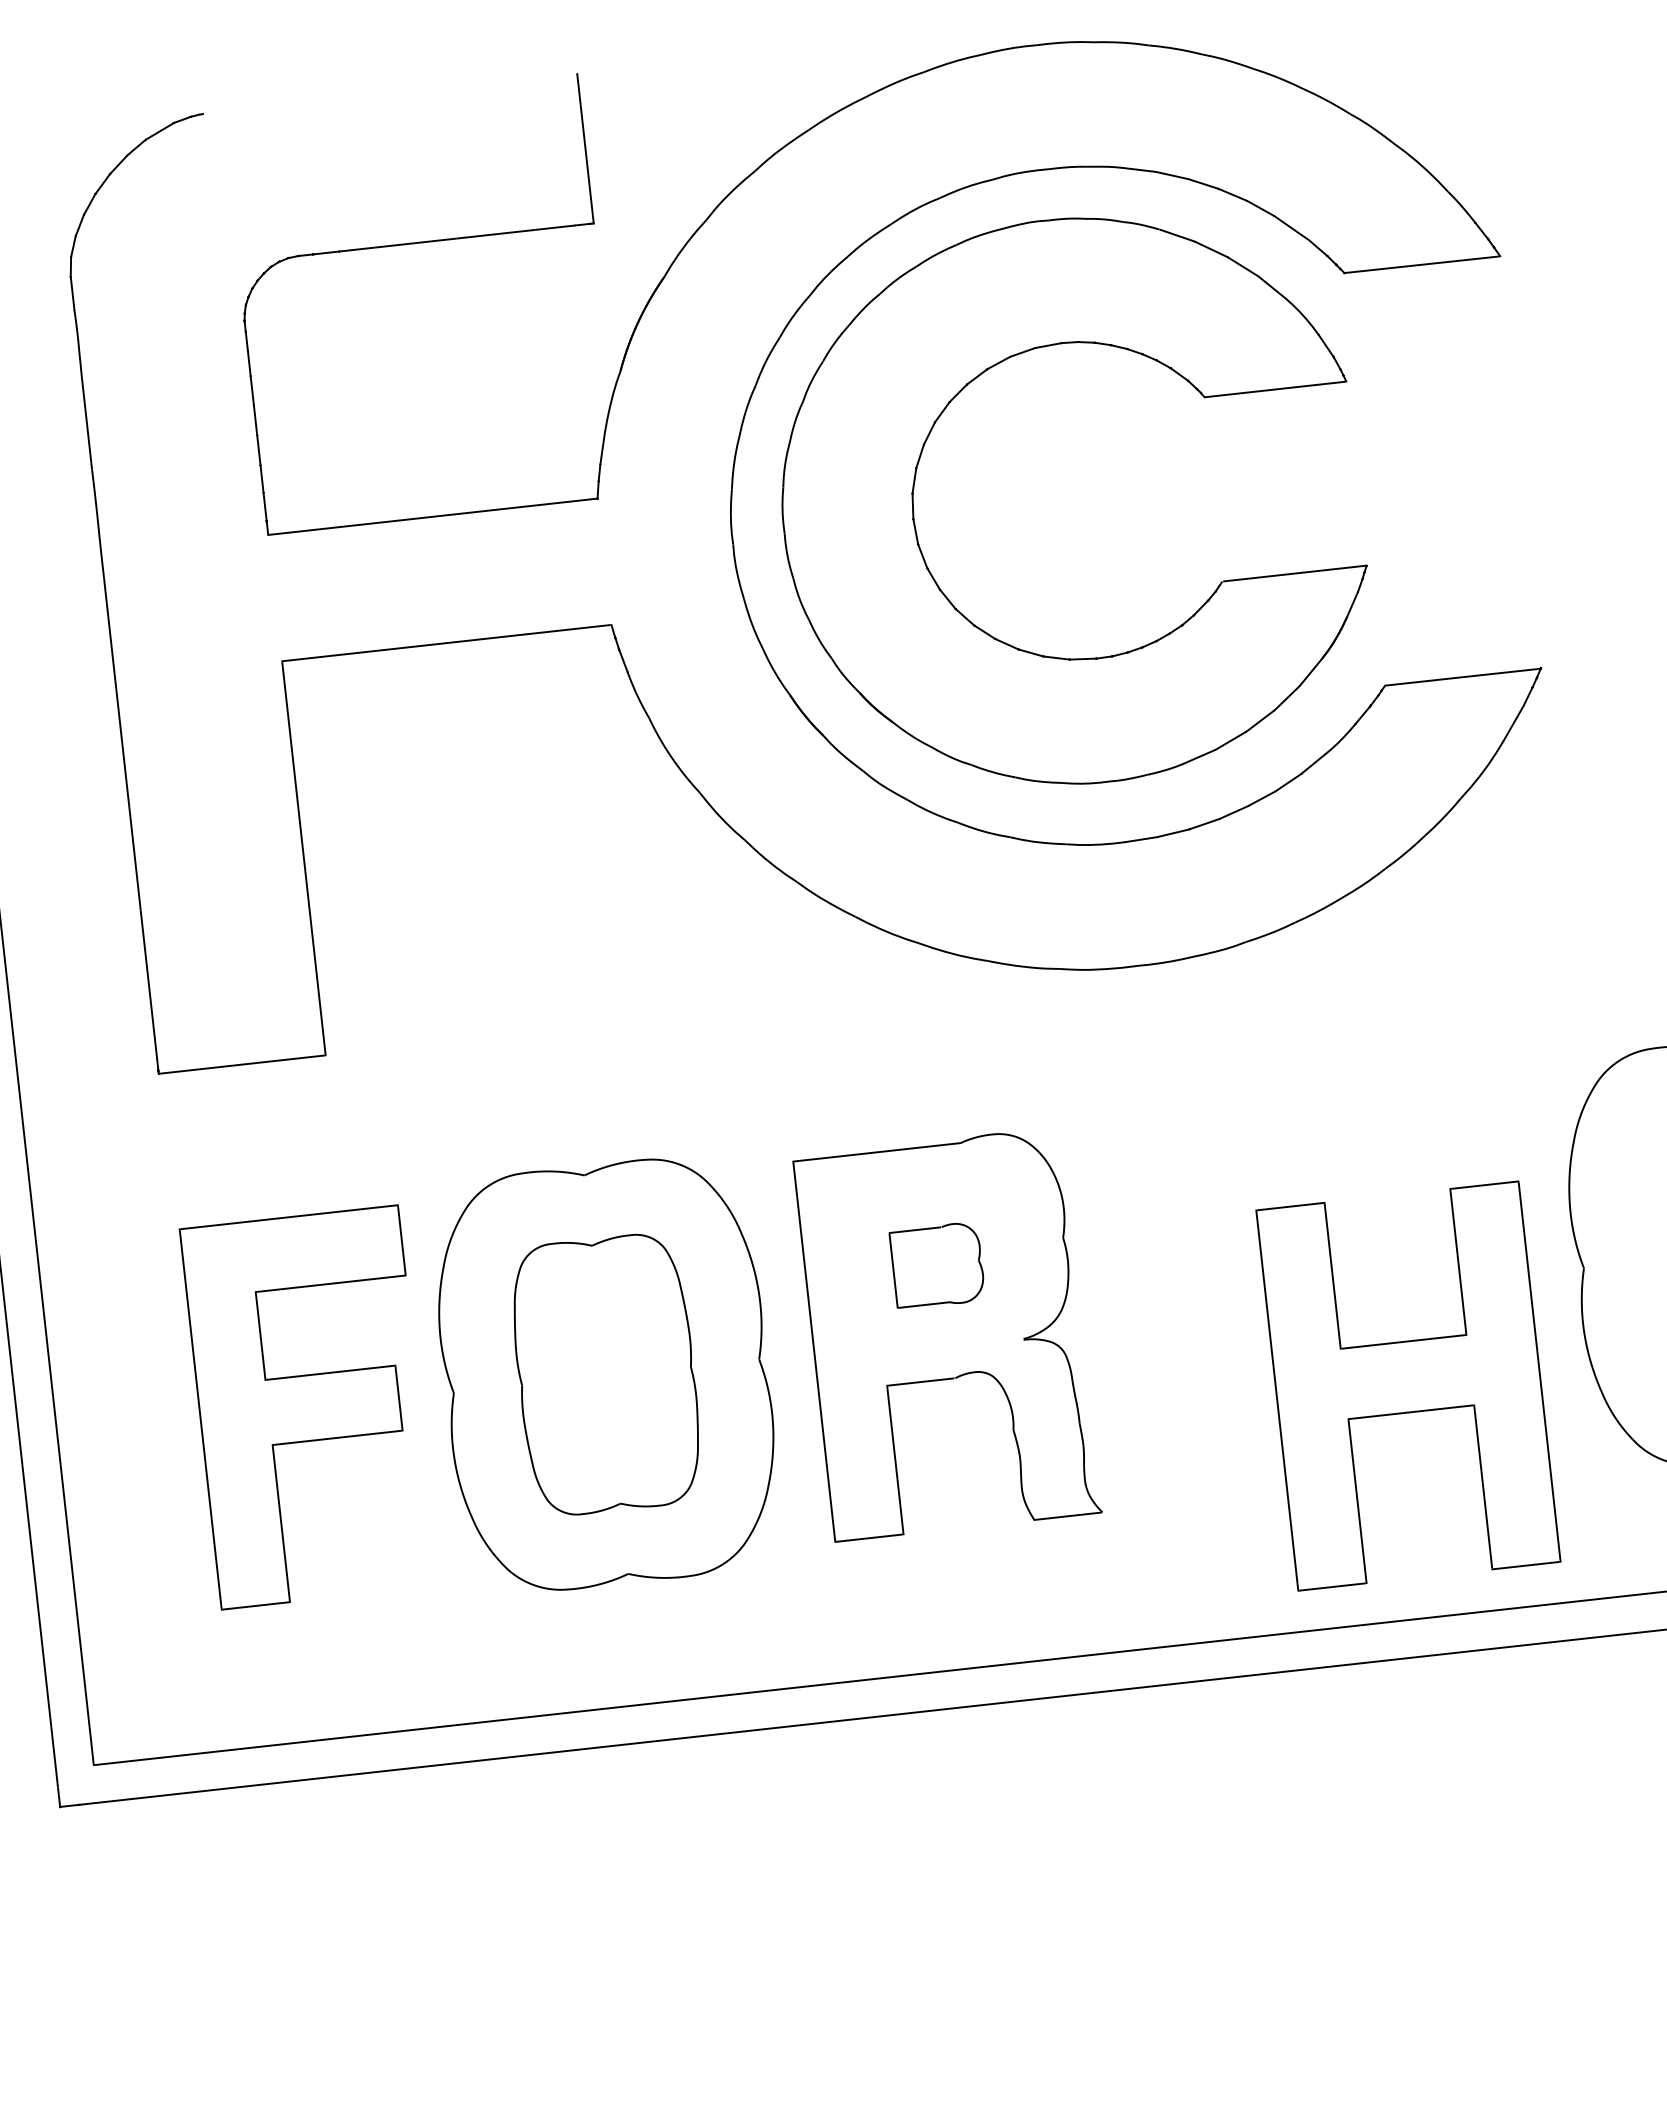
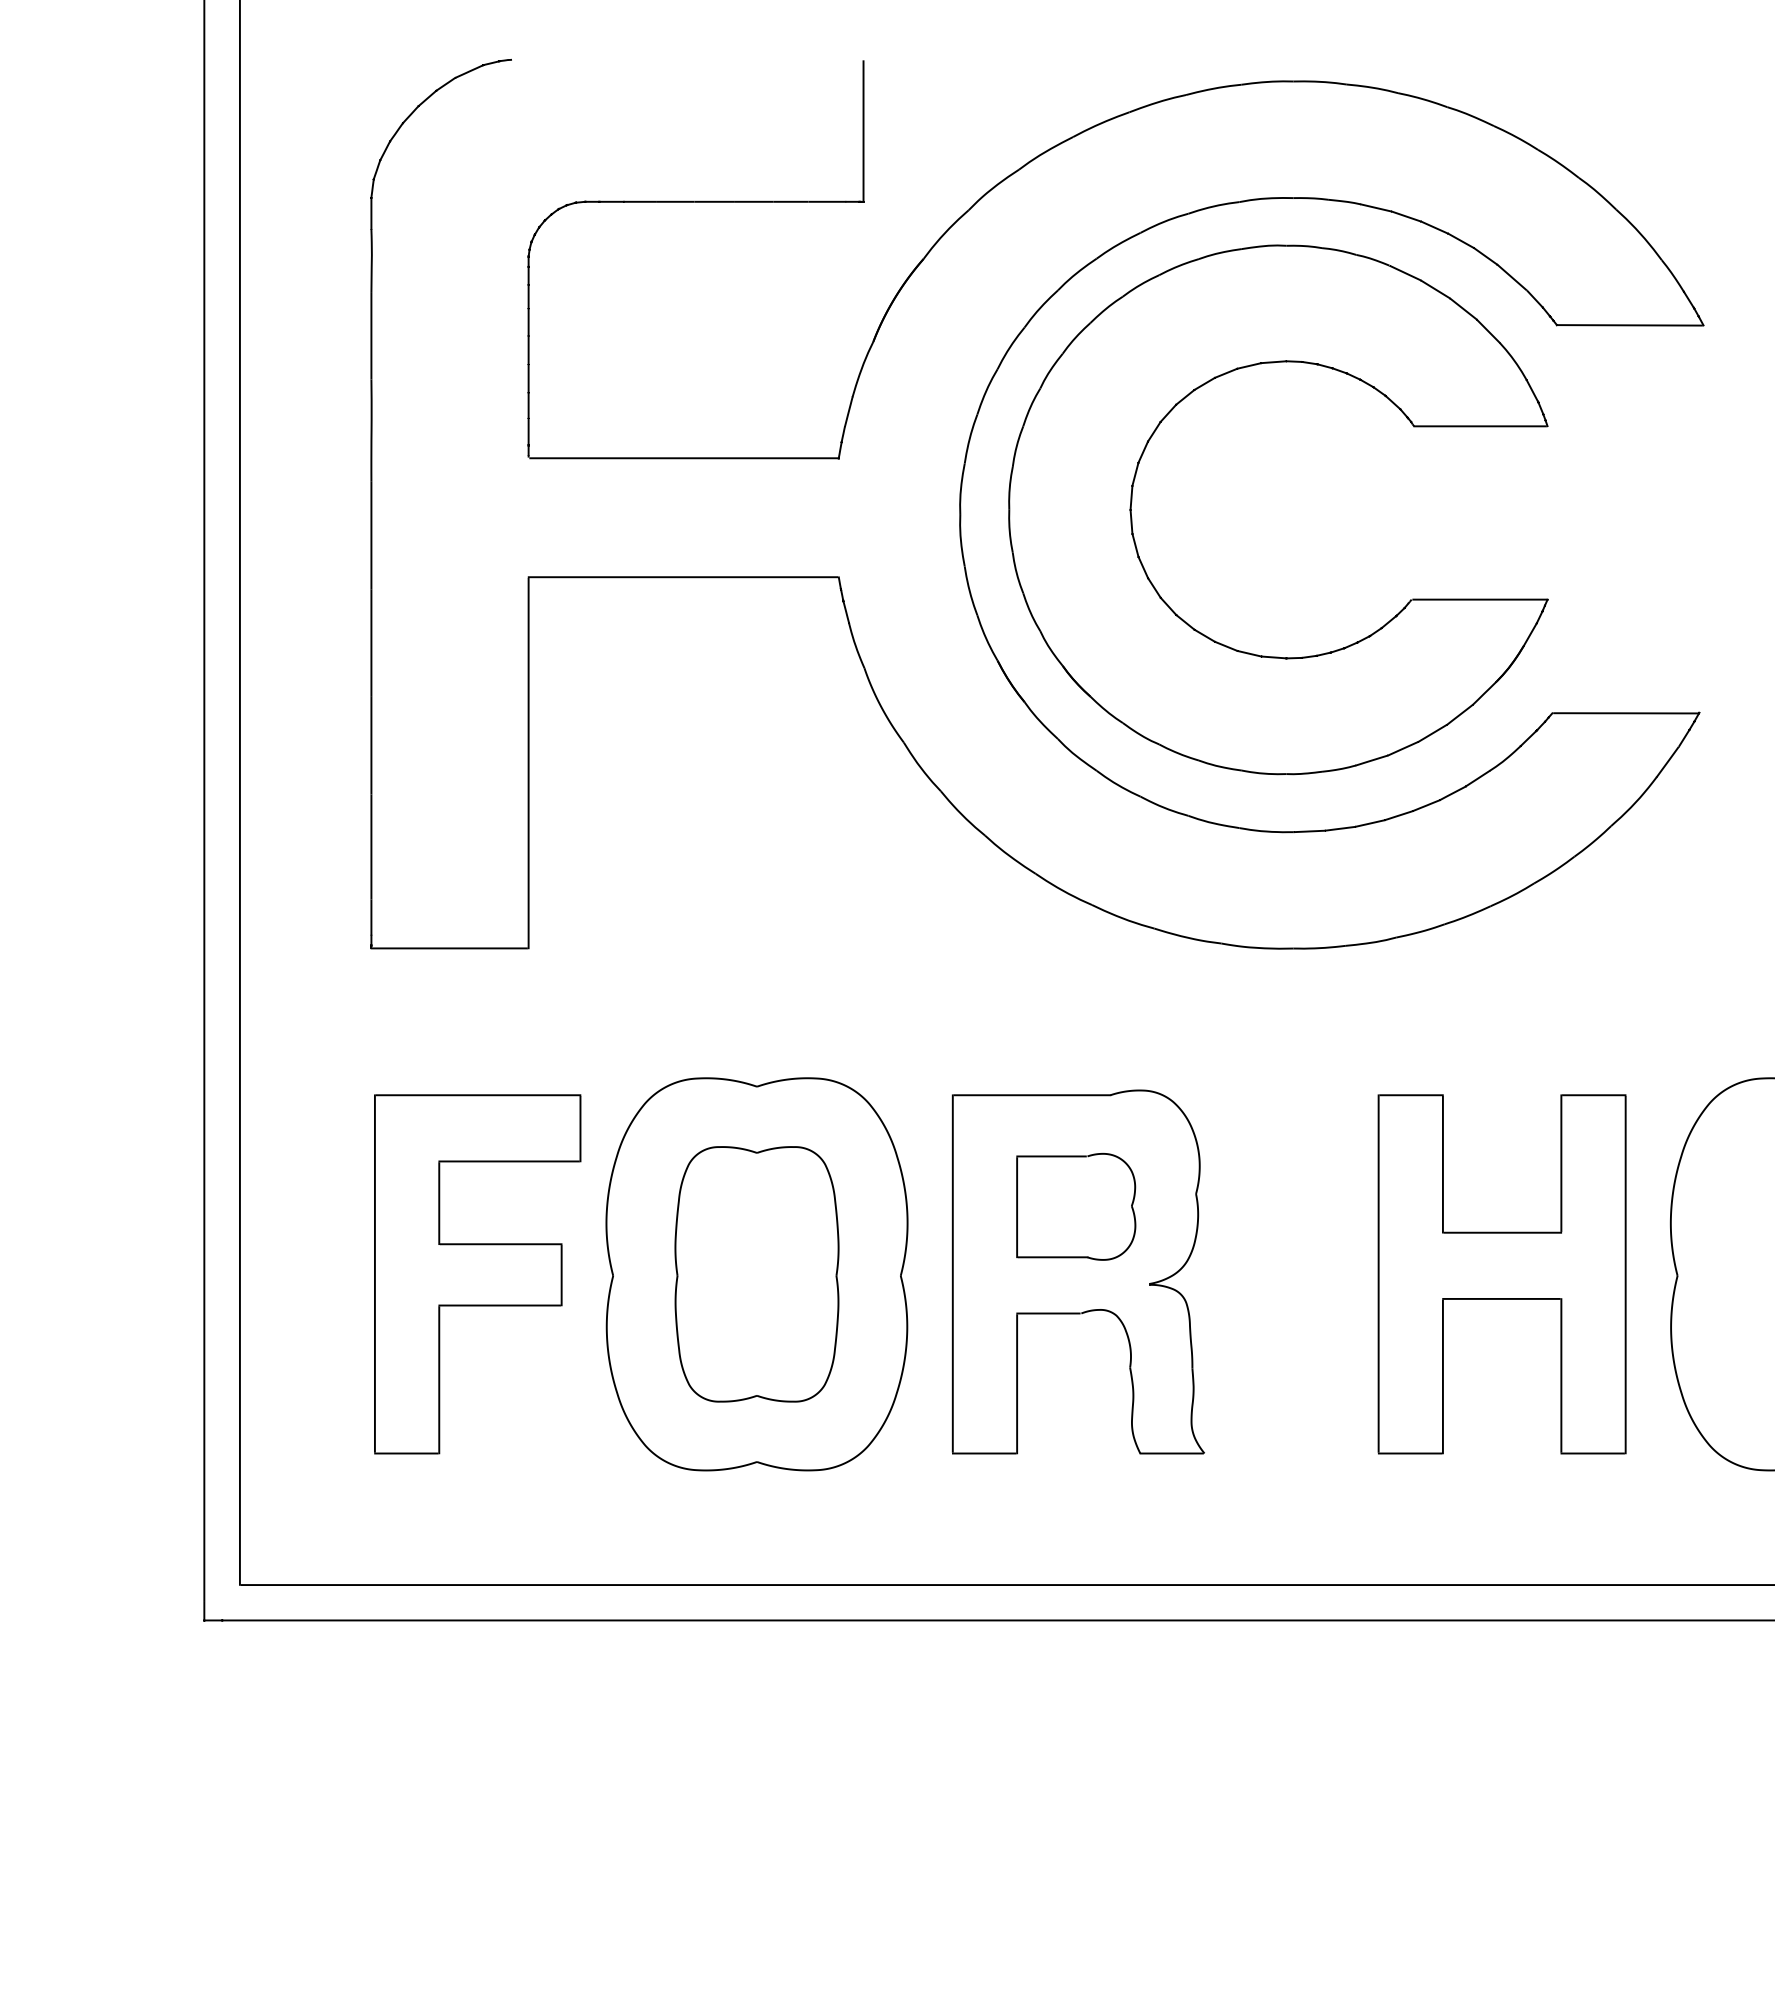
part: (937, 1265) -> (1076, 1206), size x1.43
part: (1407, 1386) -> (1501, 1274), moved

